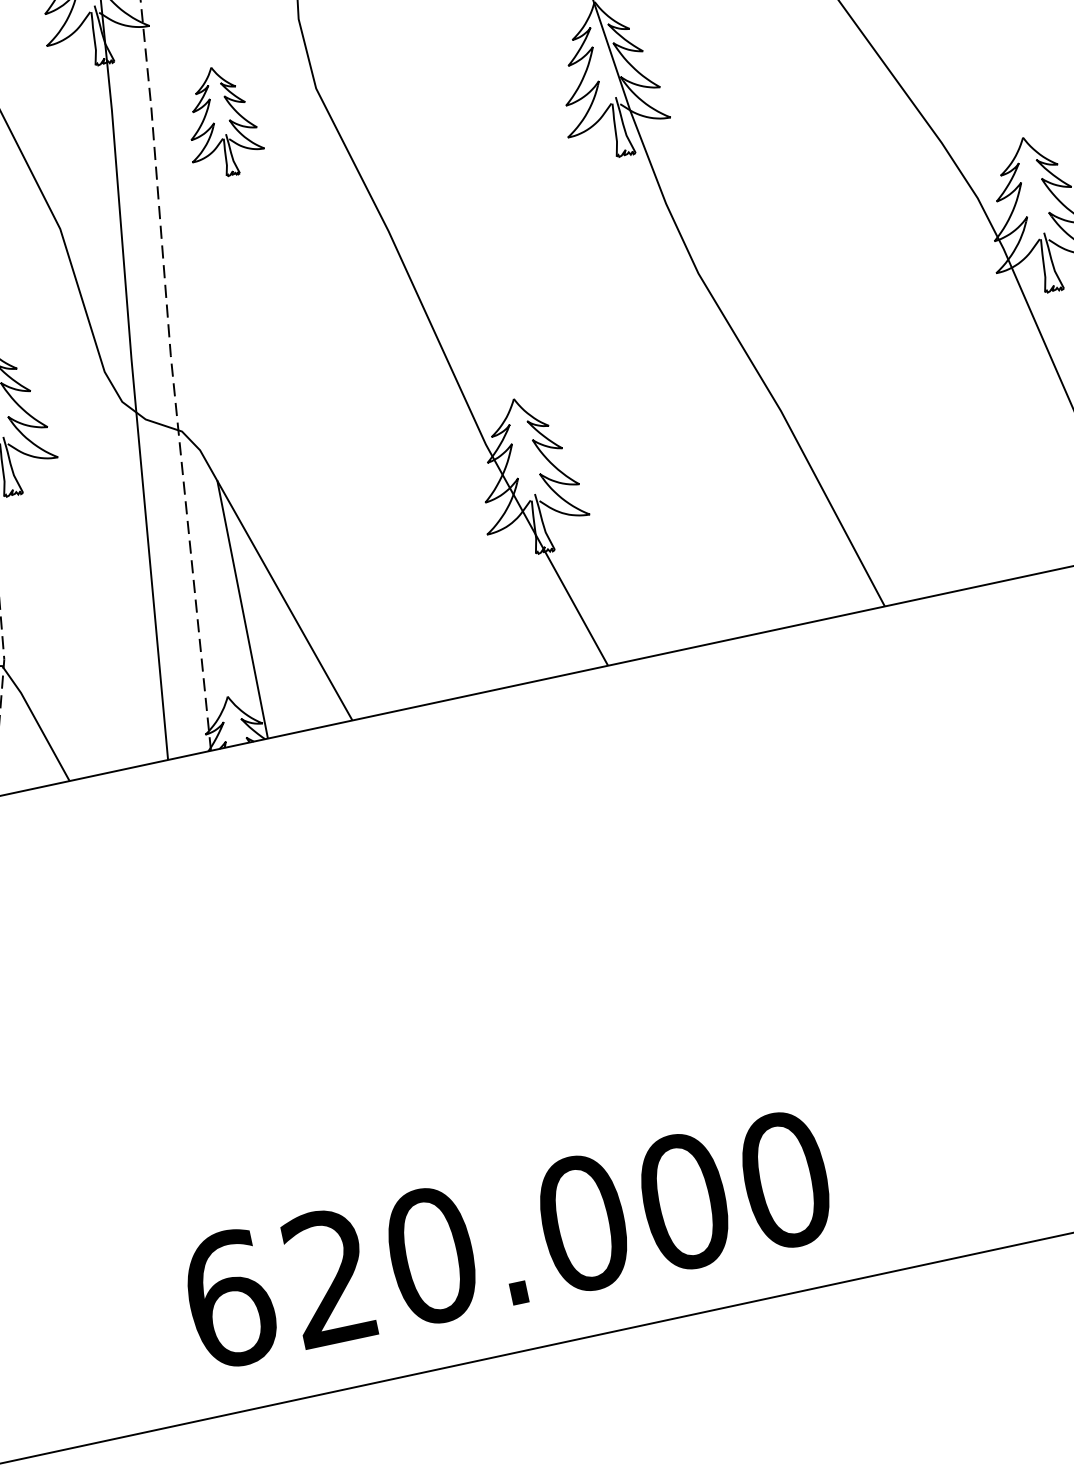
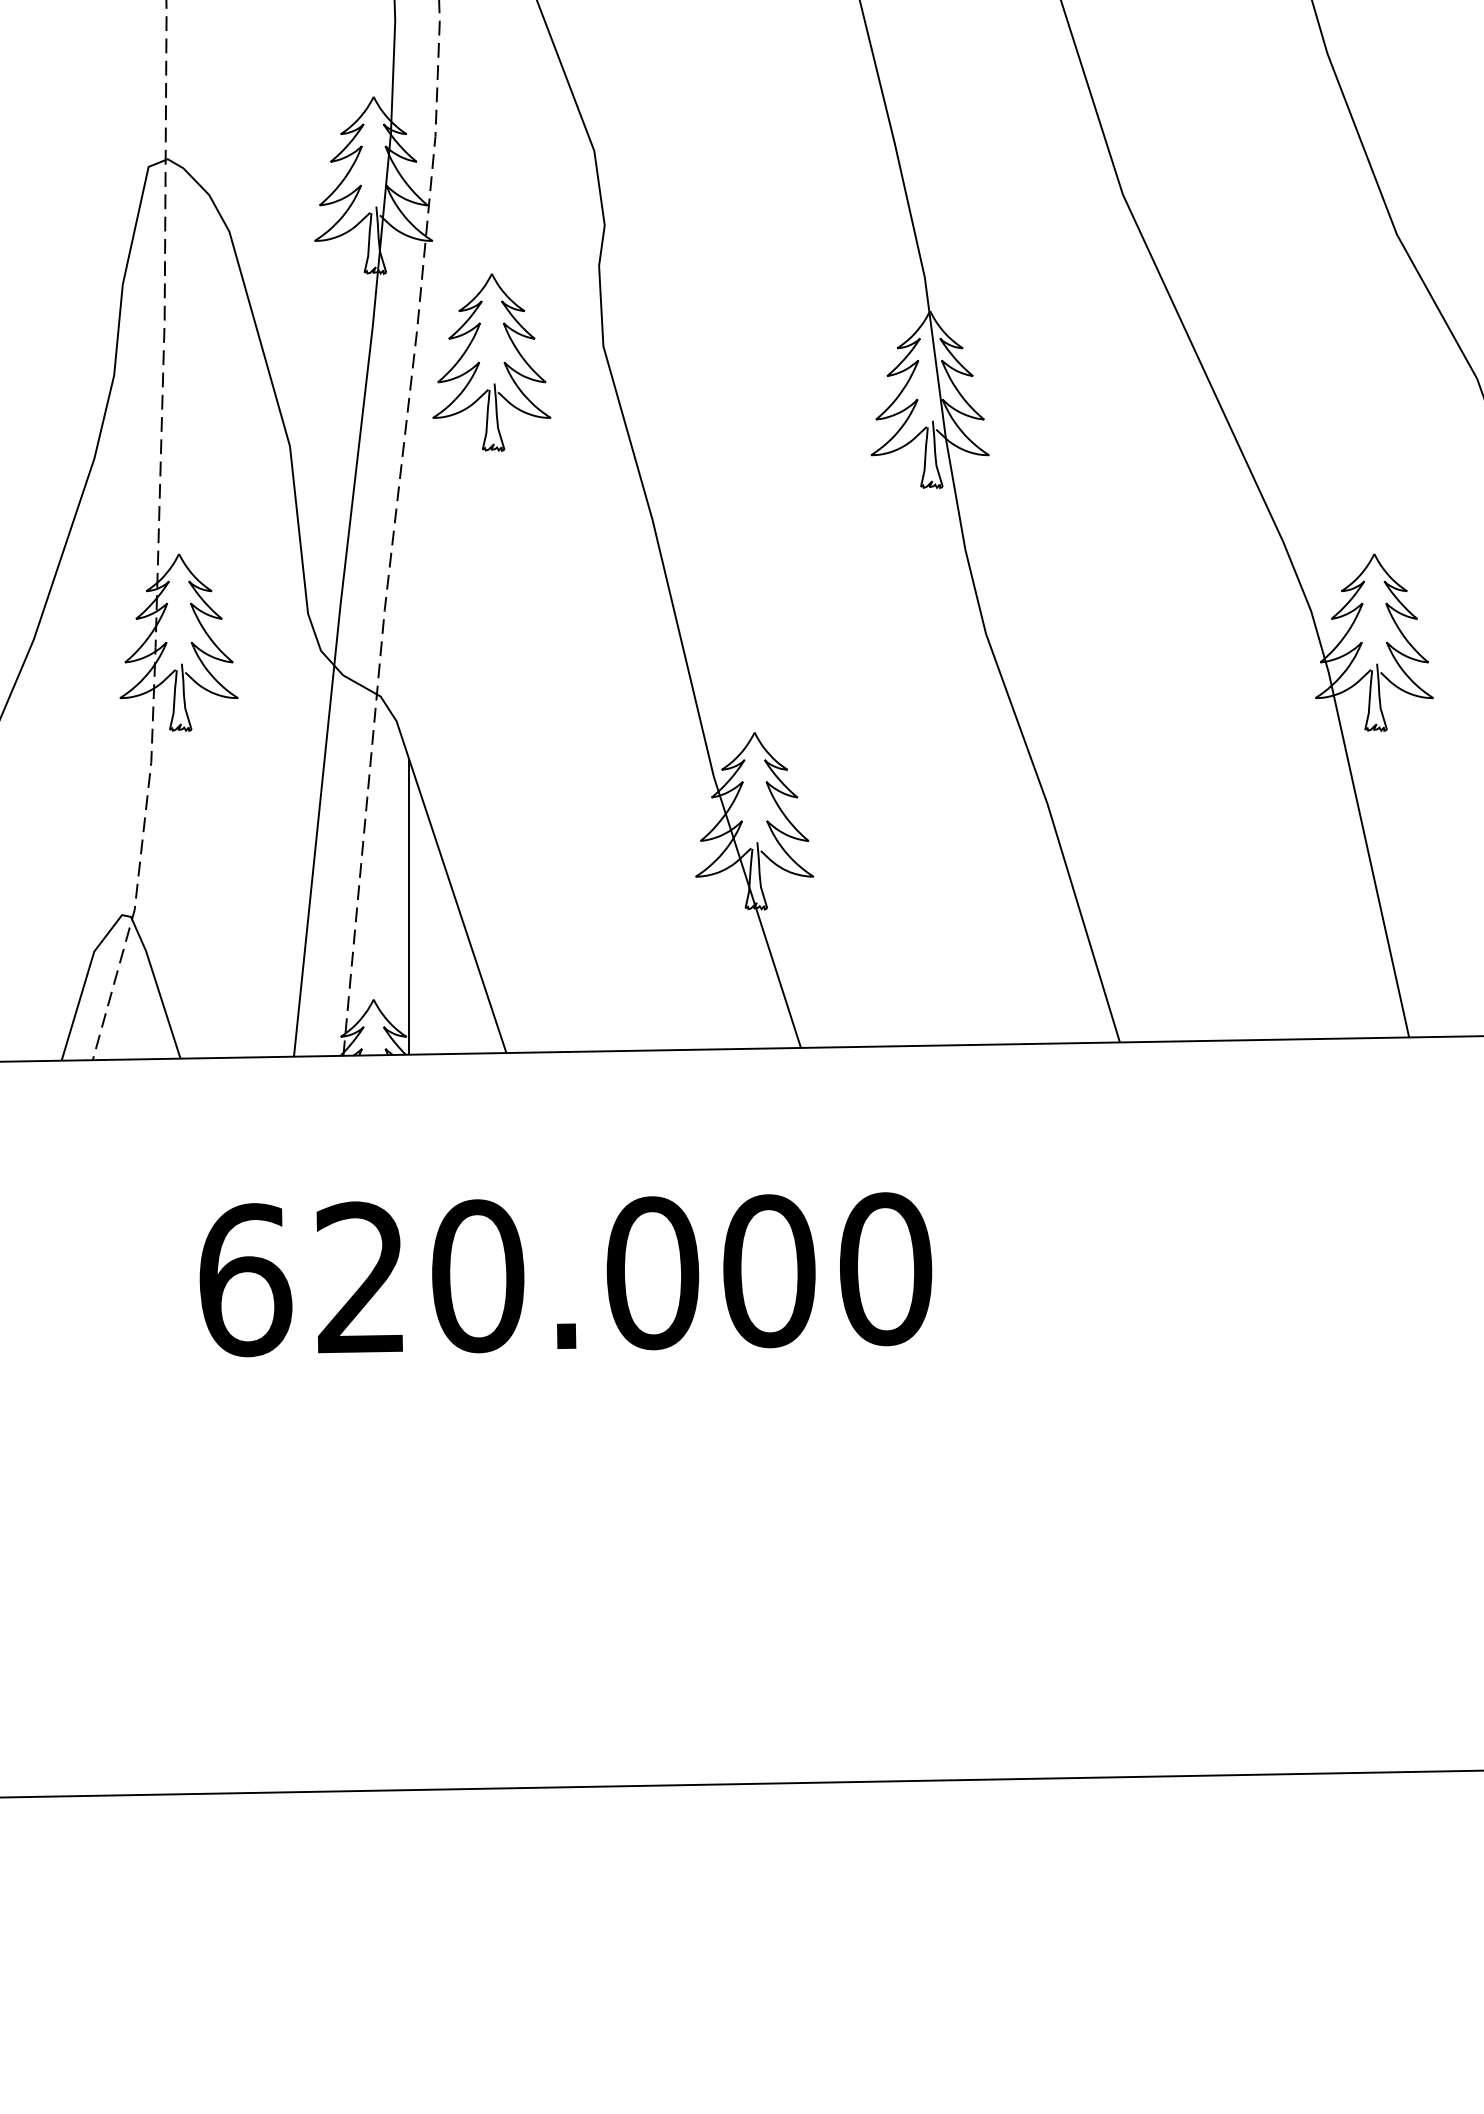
part: (221, 121) -> (491, 362), size x1.43
text: (507, 1239) -> (565, 1274), moved

